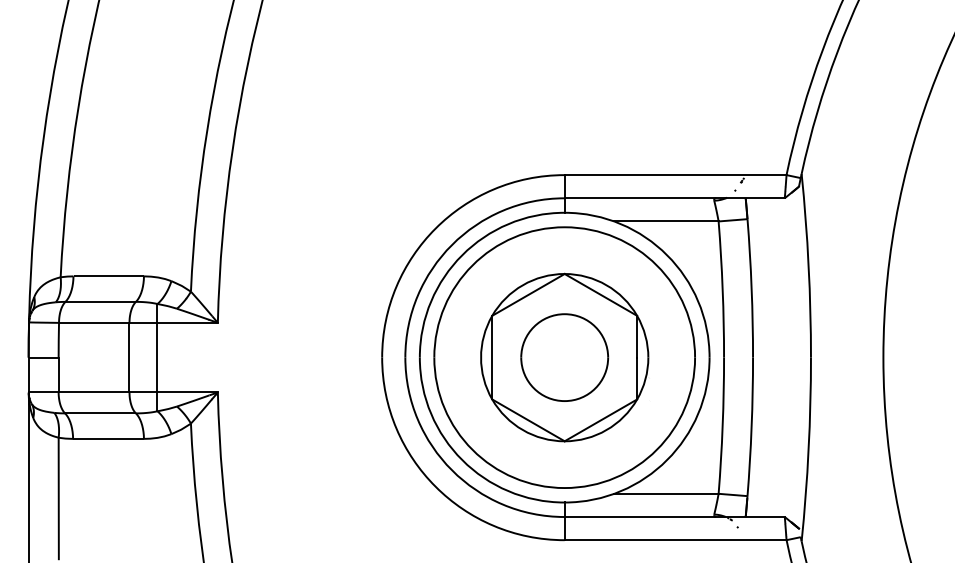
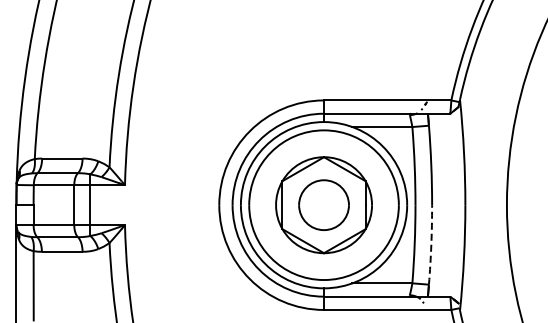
arc: (751, 426) -> (431, 244), solid -> dashed

